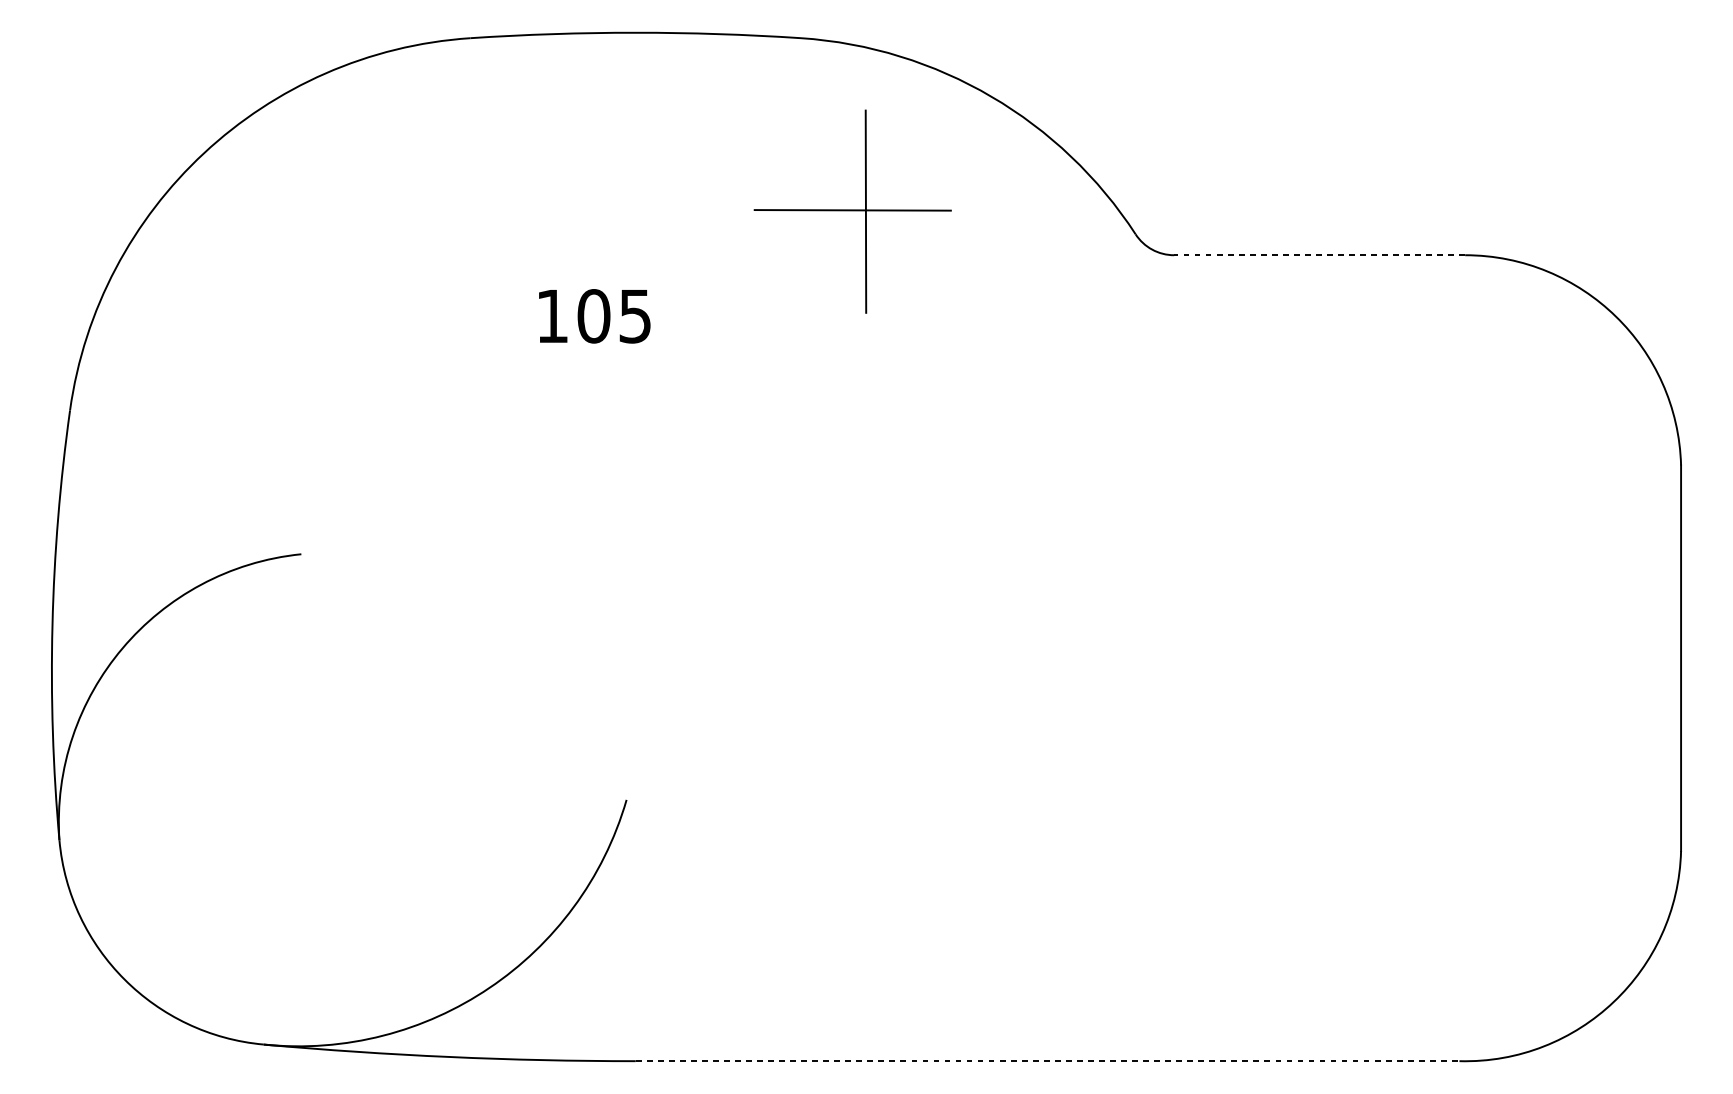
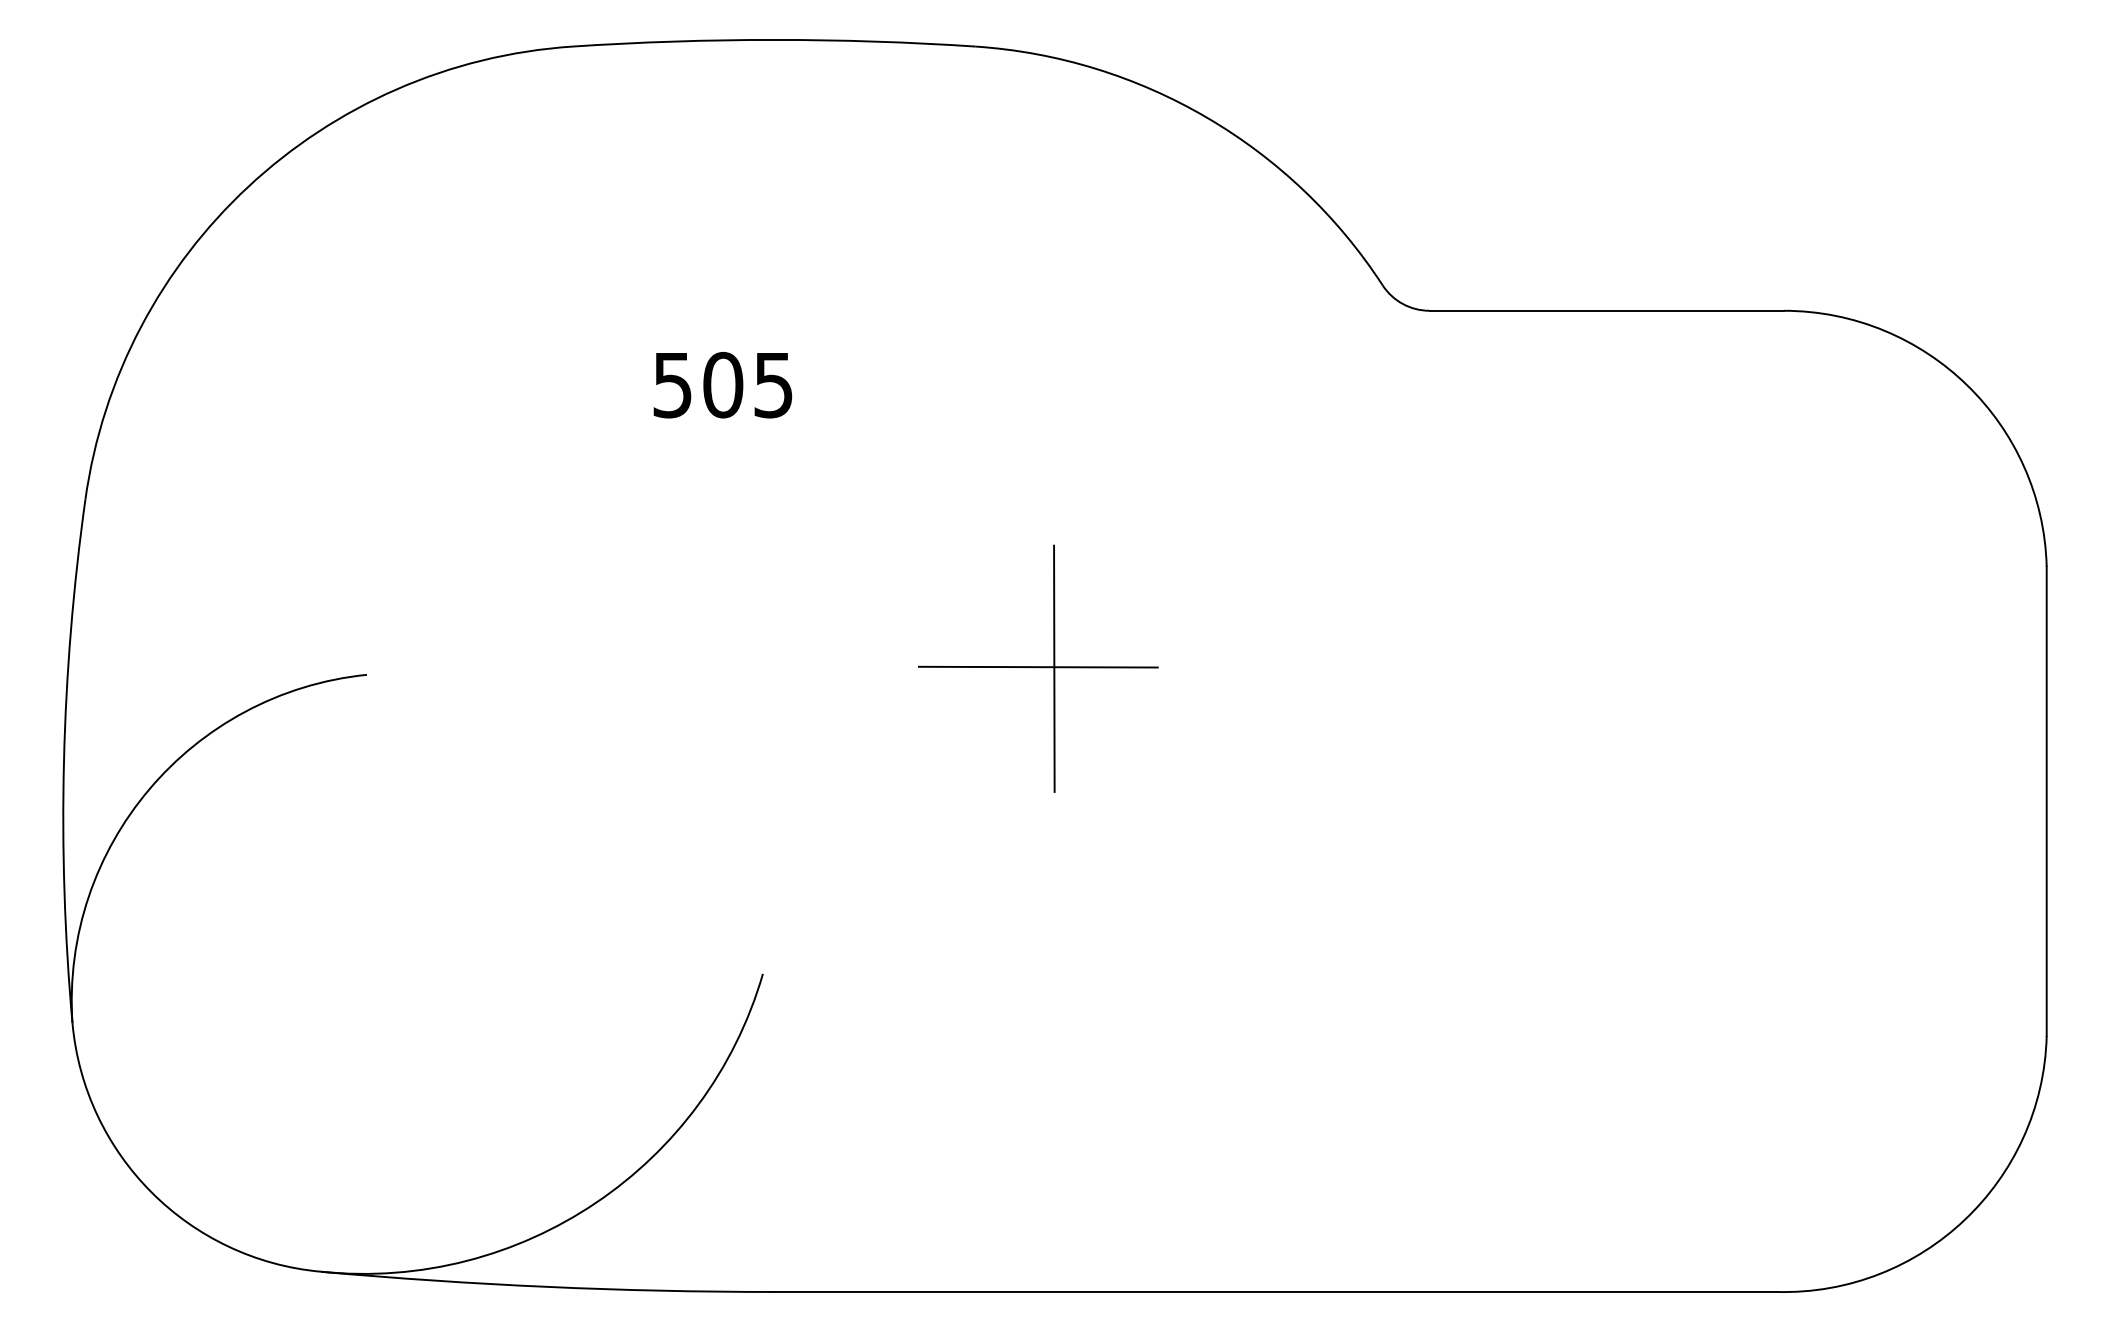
part: (852, 211) -> (1038, 668), moved
line: (1319, 254) -> (1606, 310), dashed -> solid
text: (552, 316) -> (672, 385), 105 -> 505
line: (1048, 1060) -> (1276, 1291), dashed -> solid

